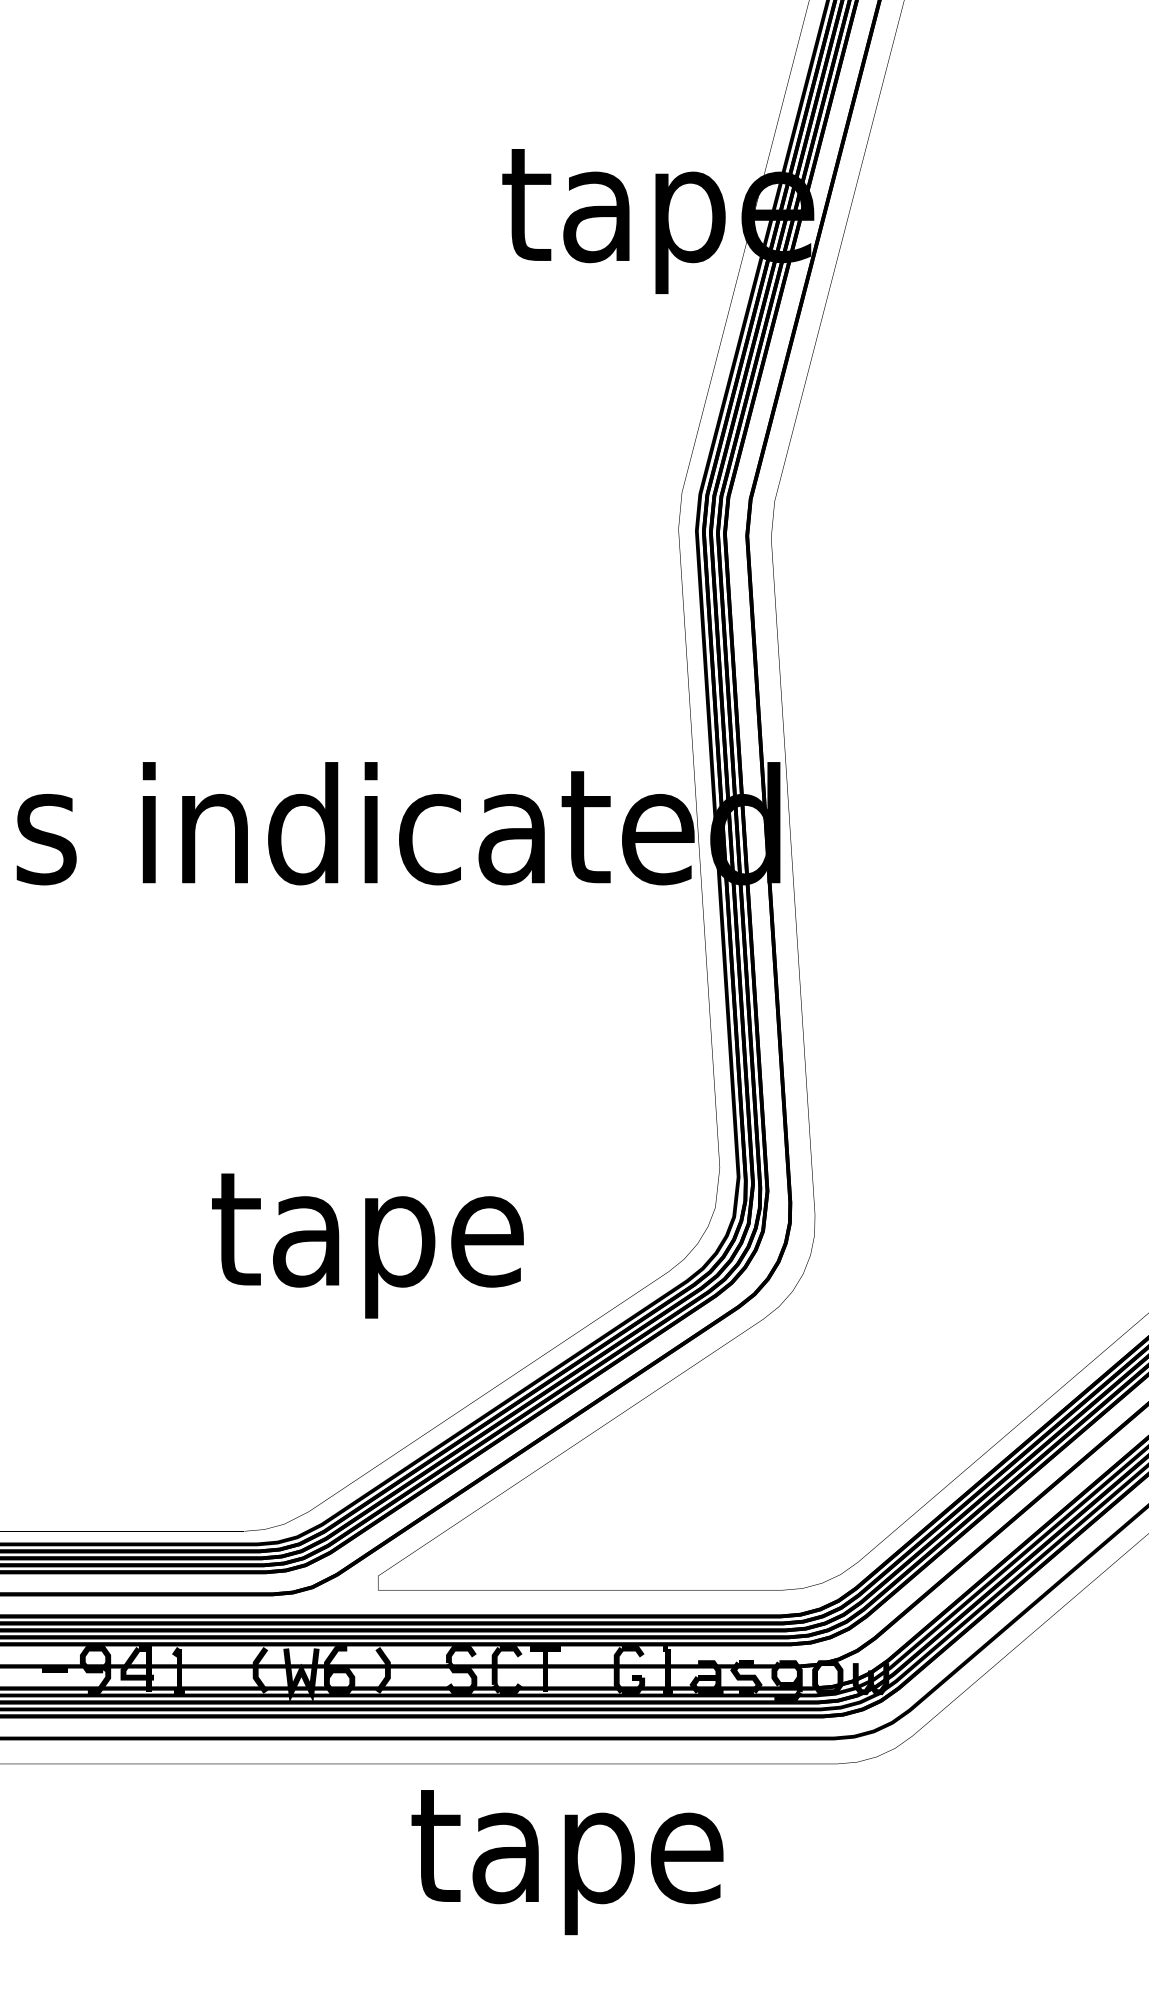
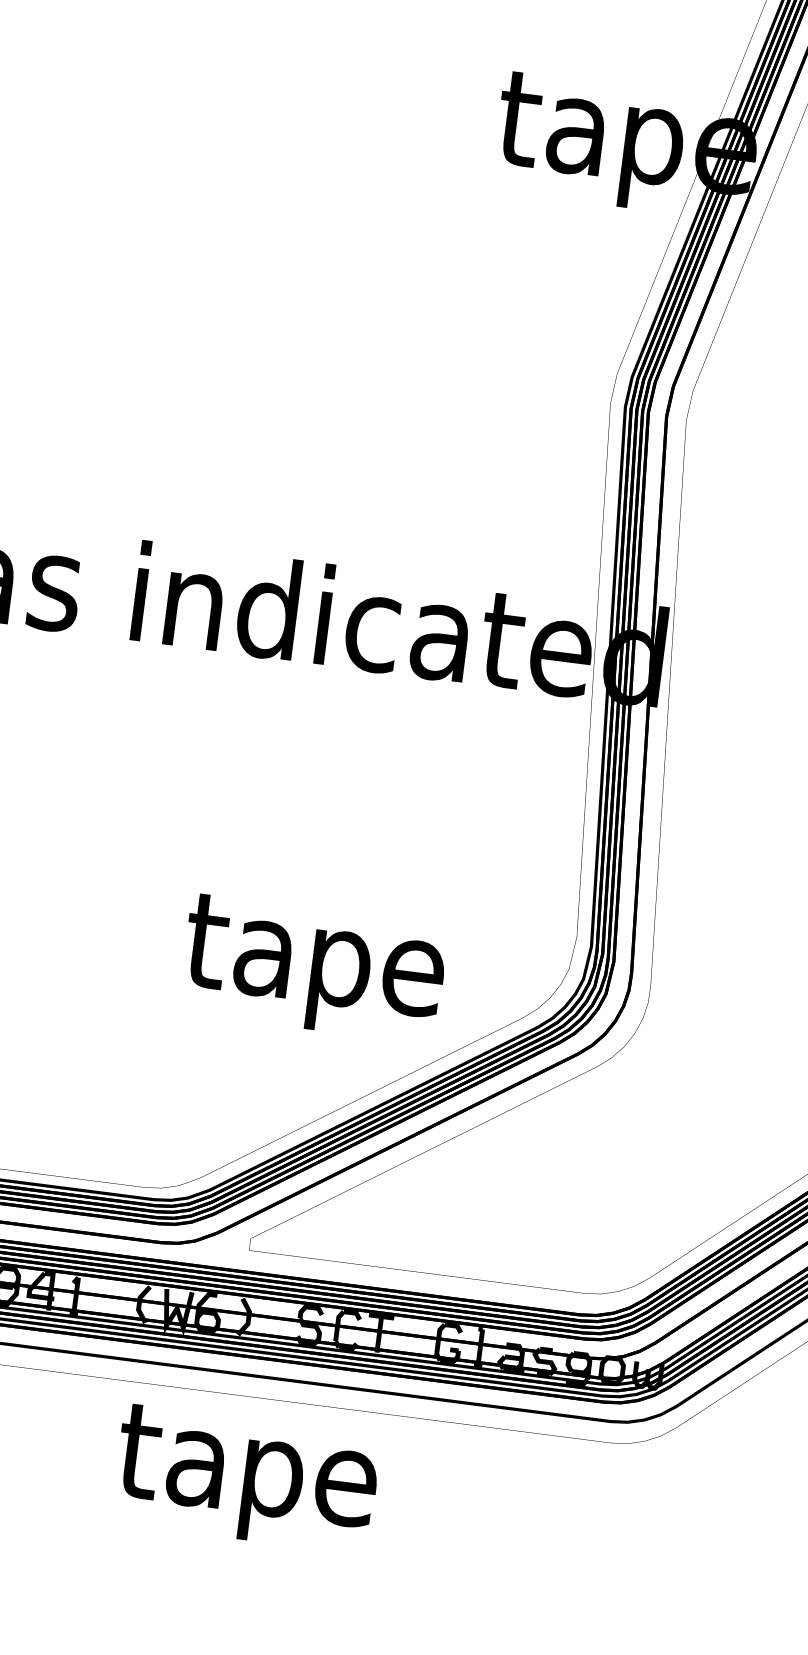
text: (367, 1245) -> (313, 968), moved
text: (567, 1862) -> (246, 1479), moved

